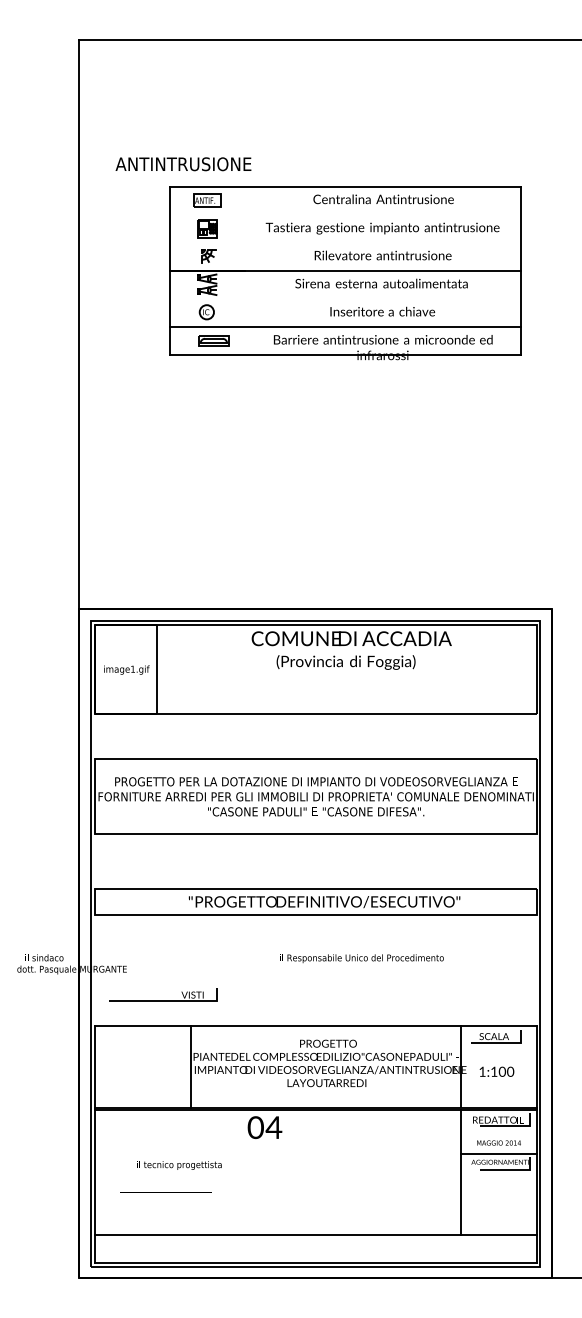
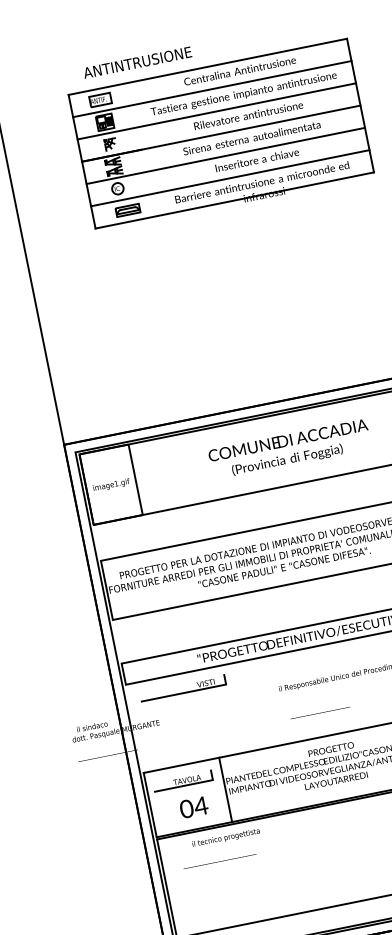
text: (183, 164) -> (137, 62), moved
line: (345, 214) -> (212, 89), added
line: (345, 242) -> (216, 111), added
line: (345, 298) -> (225, 155), added
text: (351, 650) -> (289, 449), moved
part: (163, 994) -> (182, 687), moved
part: (140, 1045) -> (182, 780), added
text: (264, 1127) -> (193, 807), moved
text: (170, 1176) -> (220, 848), moved

